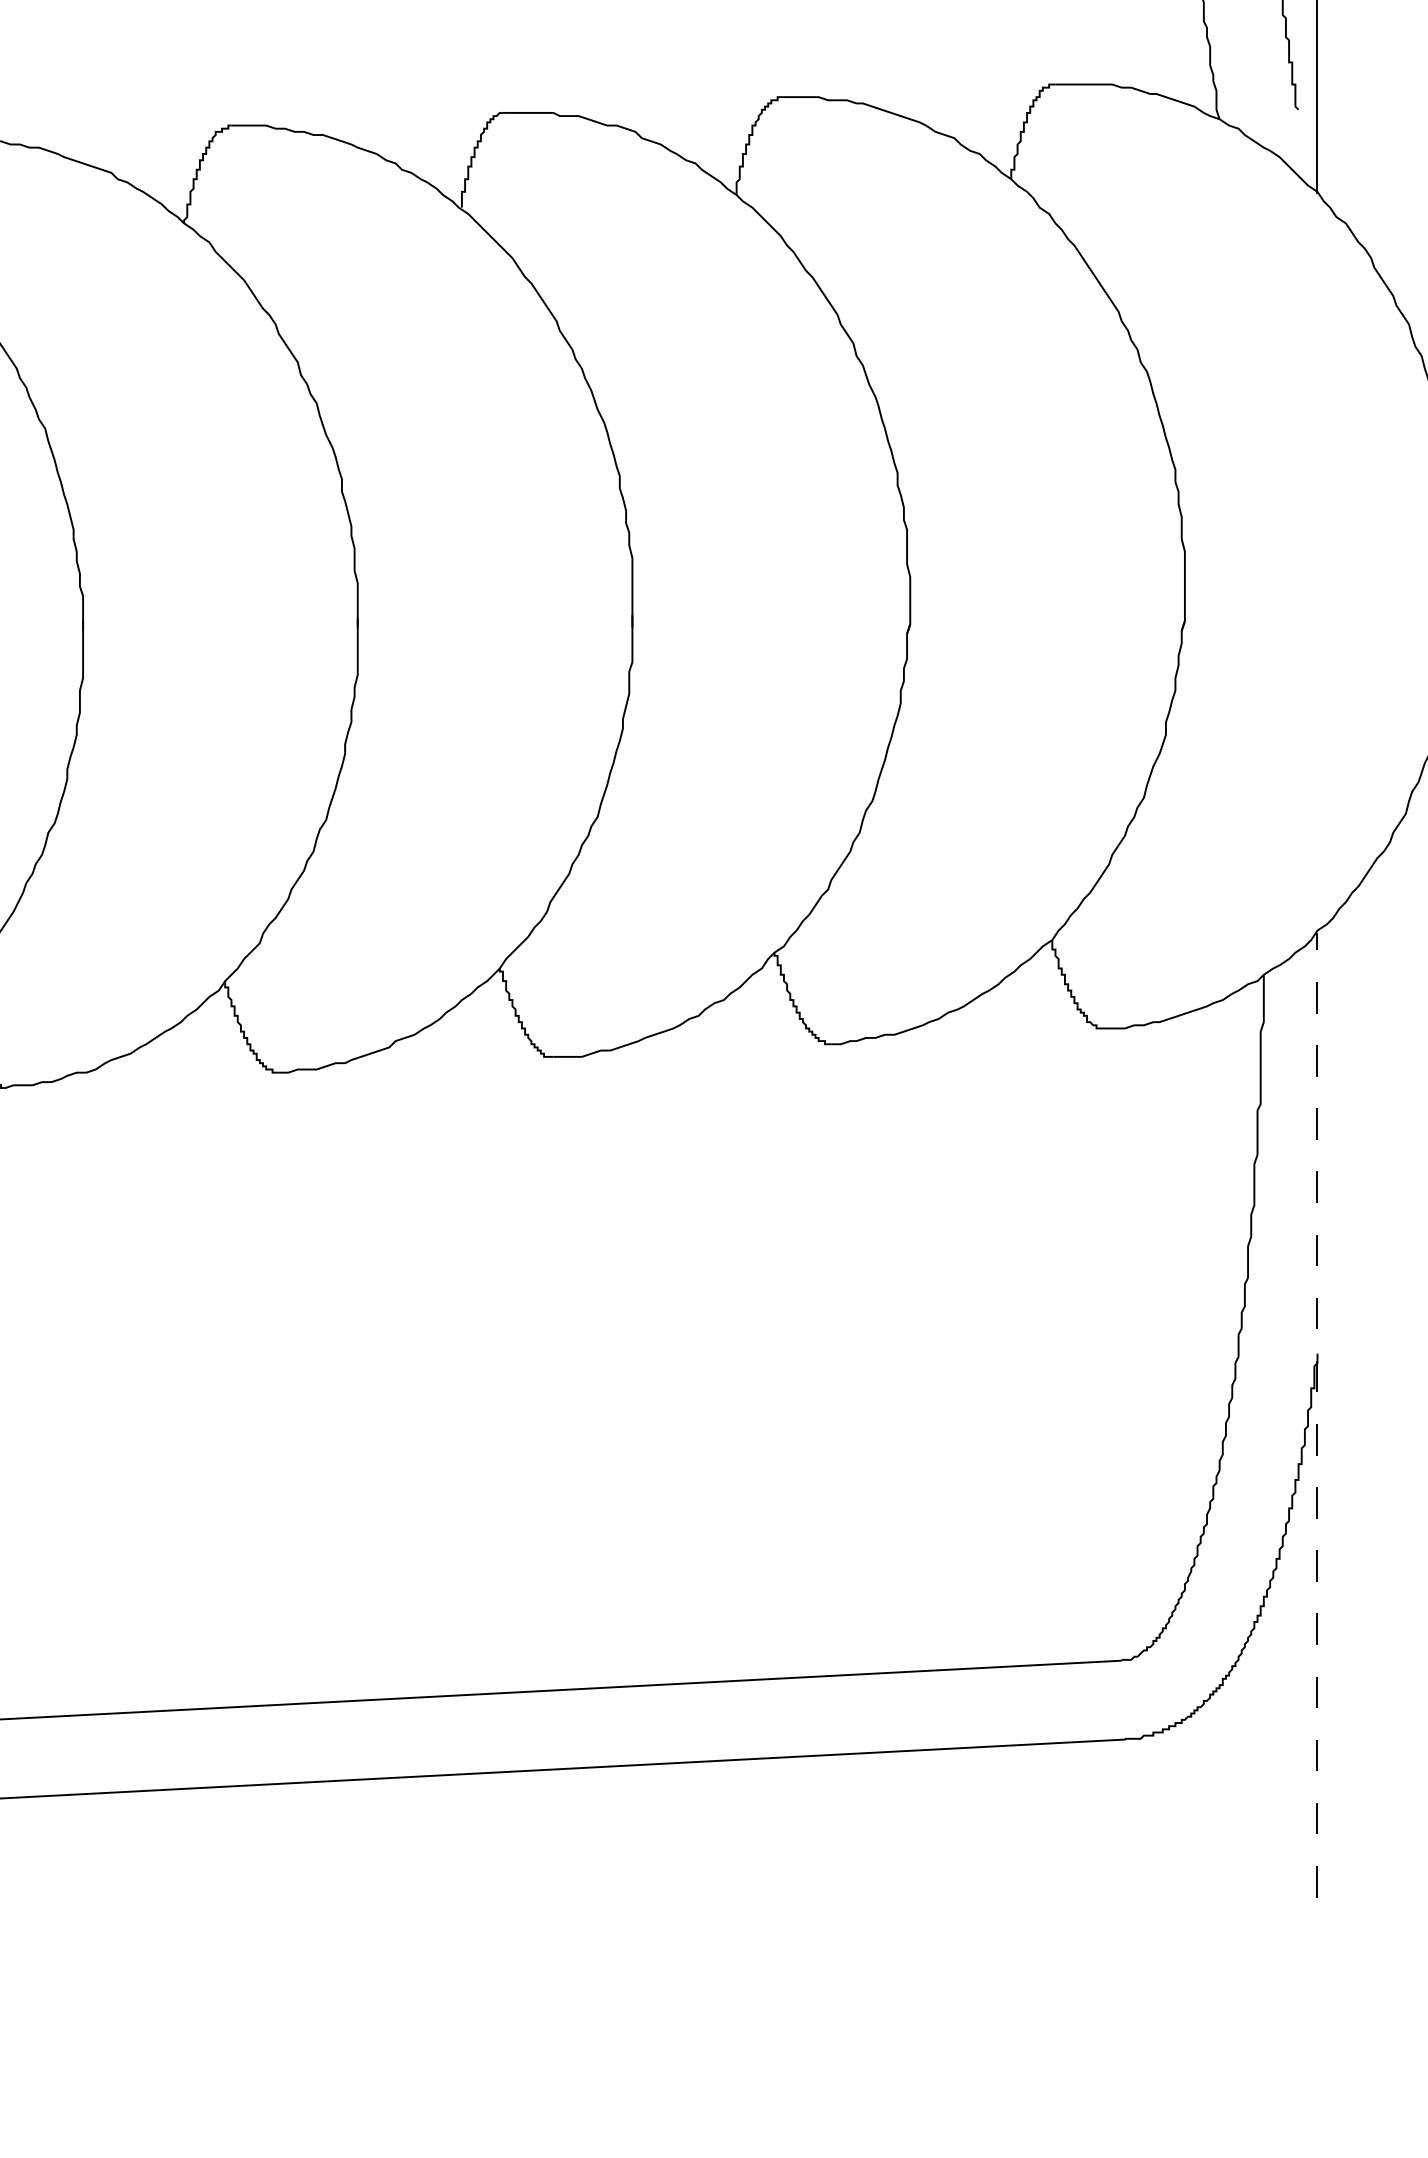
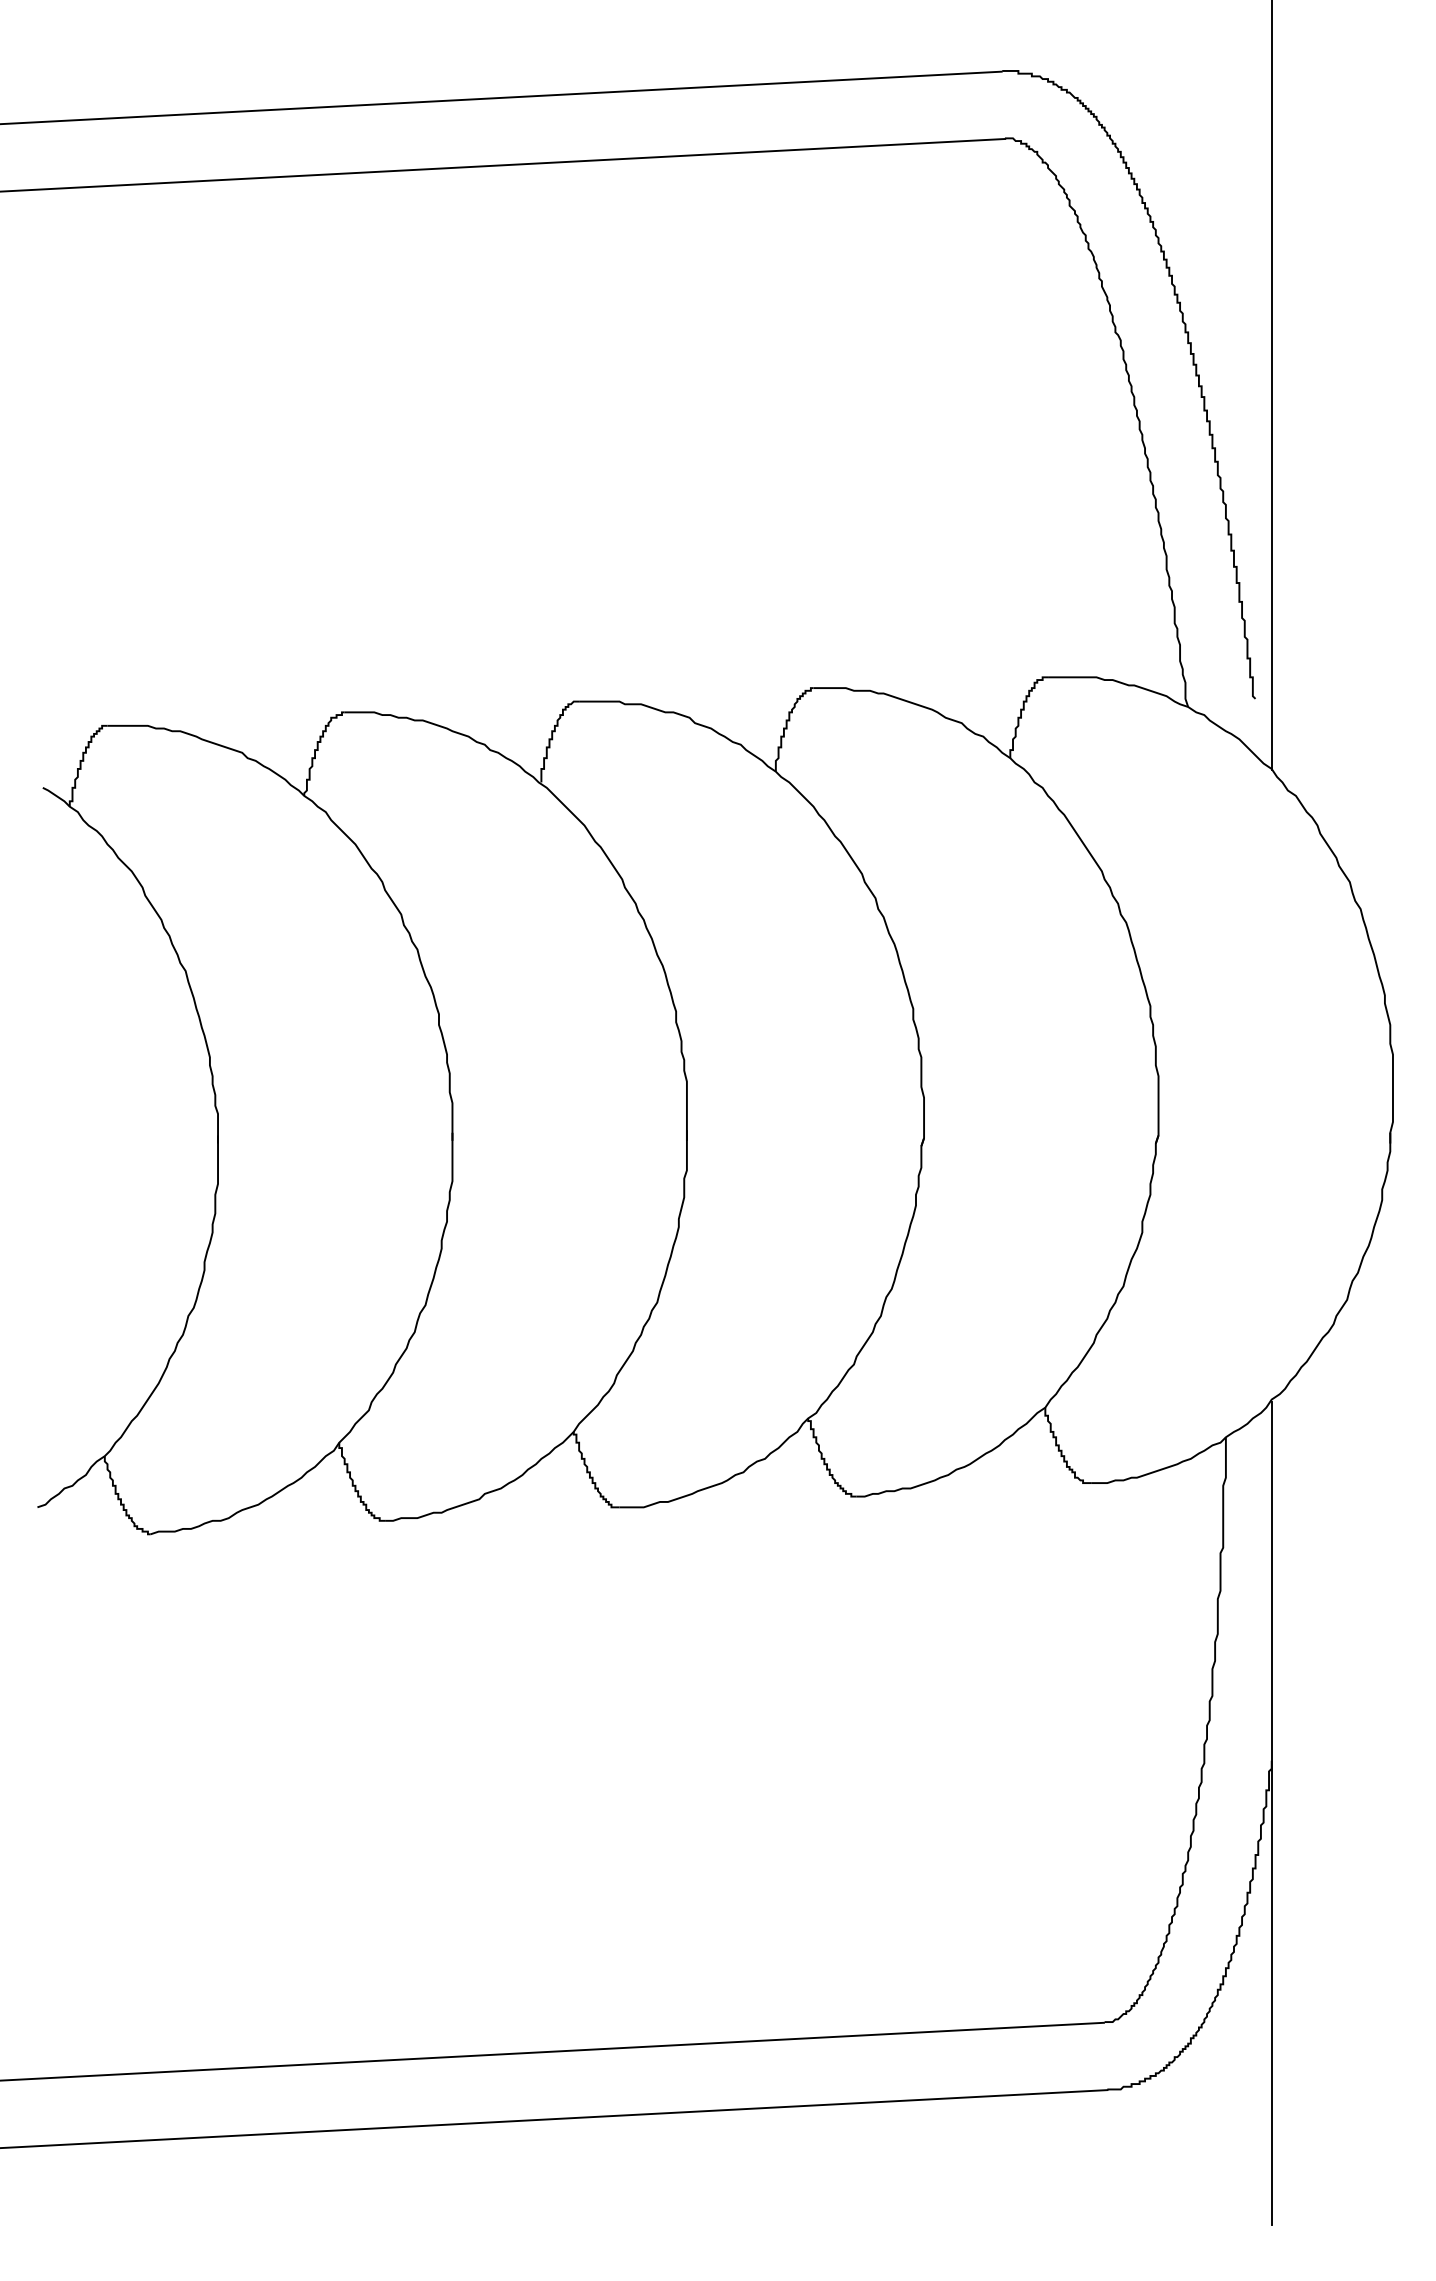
line: (1317, 1415) -> (1271, 1813), dashed -> solid

